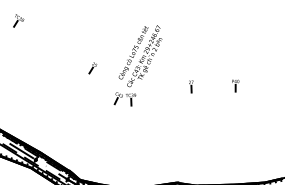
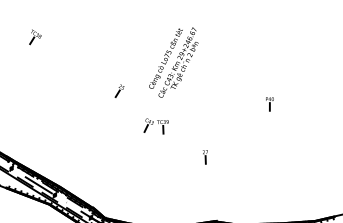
text: (140, 56) -> (173, 62), moved
part: (235, 86) -> (269, 104), moved
part: (191, 87) -> (205, 157), moved

